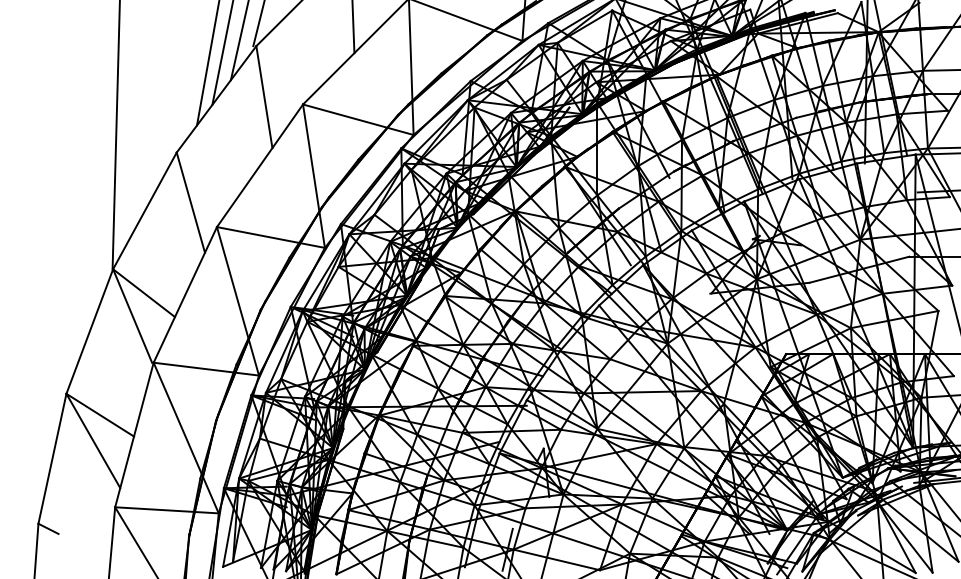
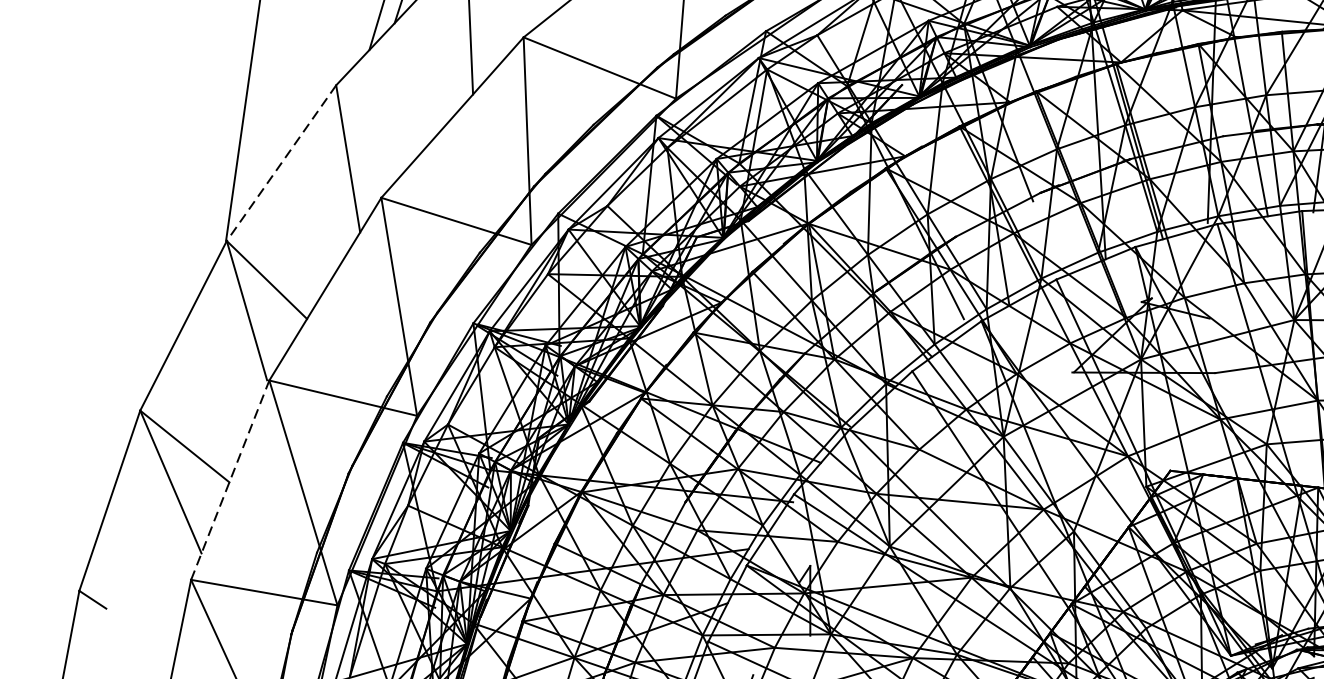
line: (144, 211) -> (280, 163), solid -> dashed
line: (134, 435) -> (230, 480), solid -> dashed

